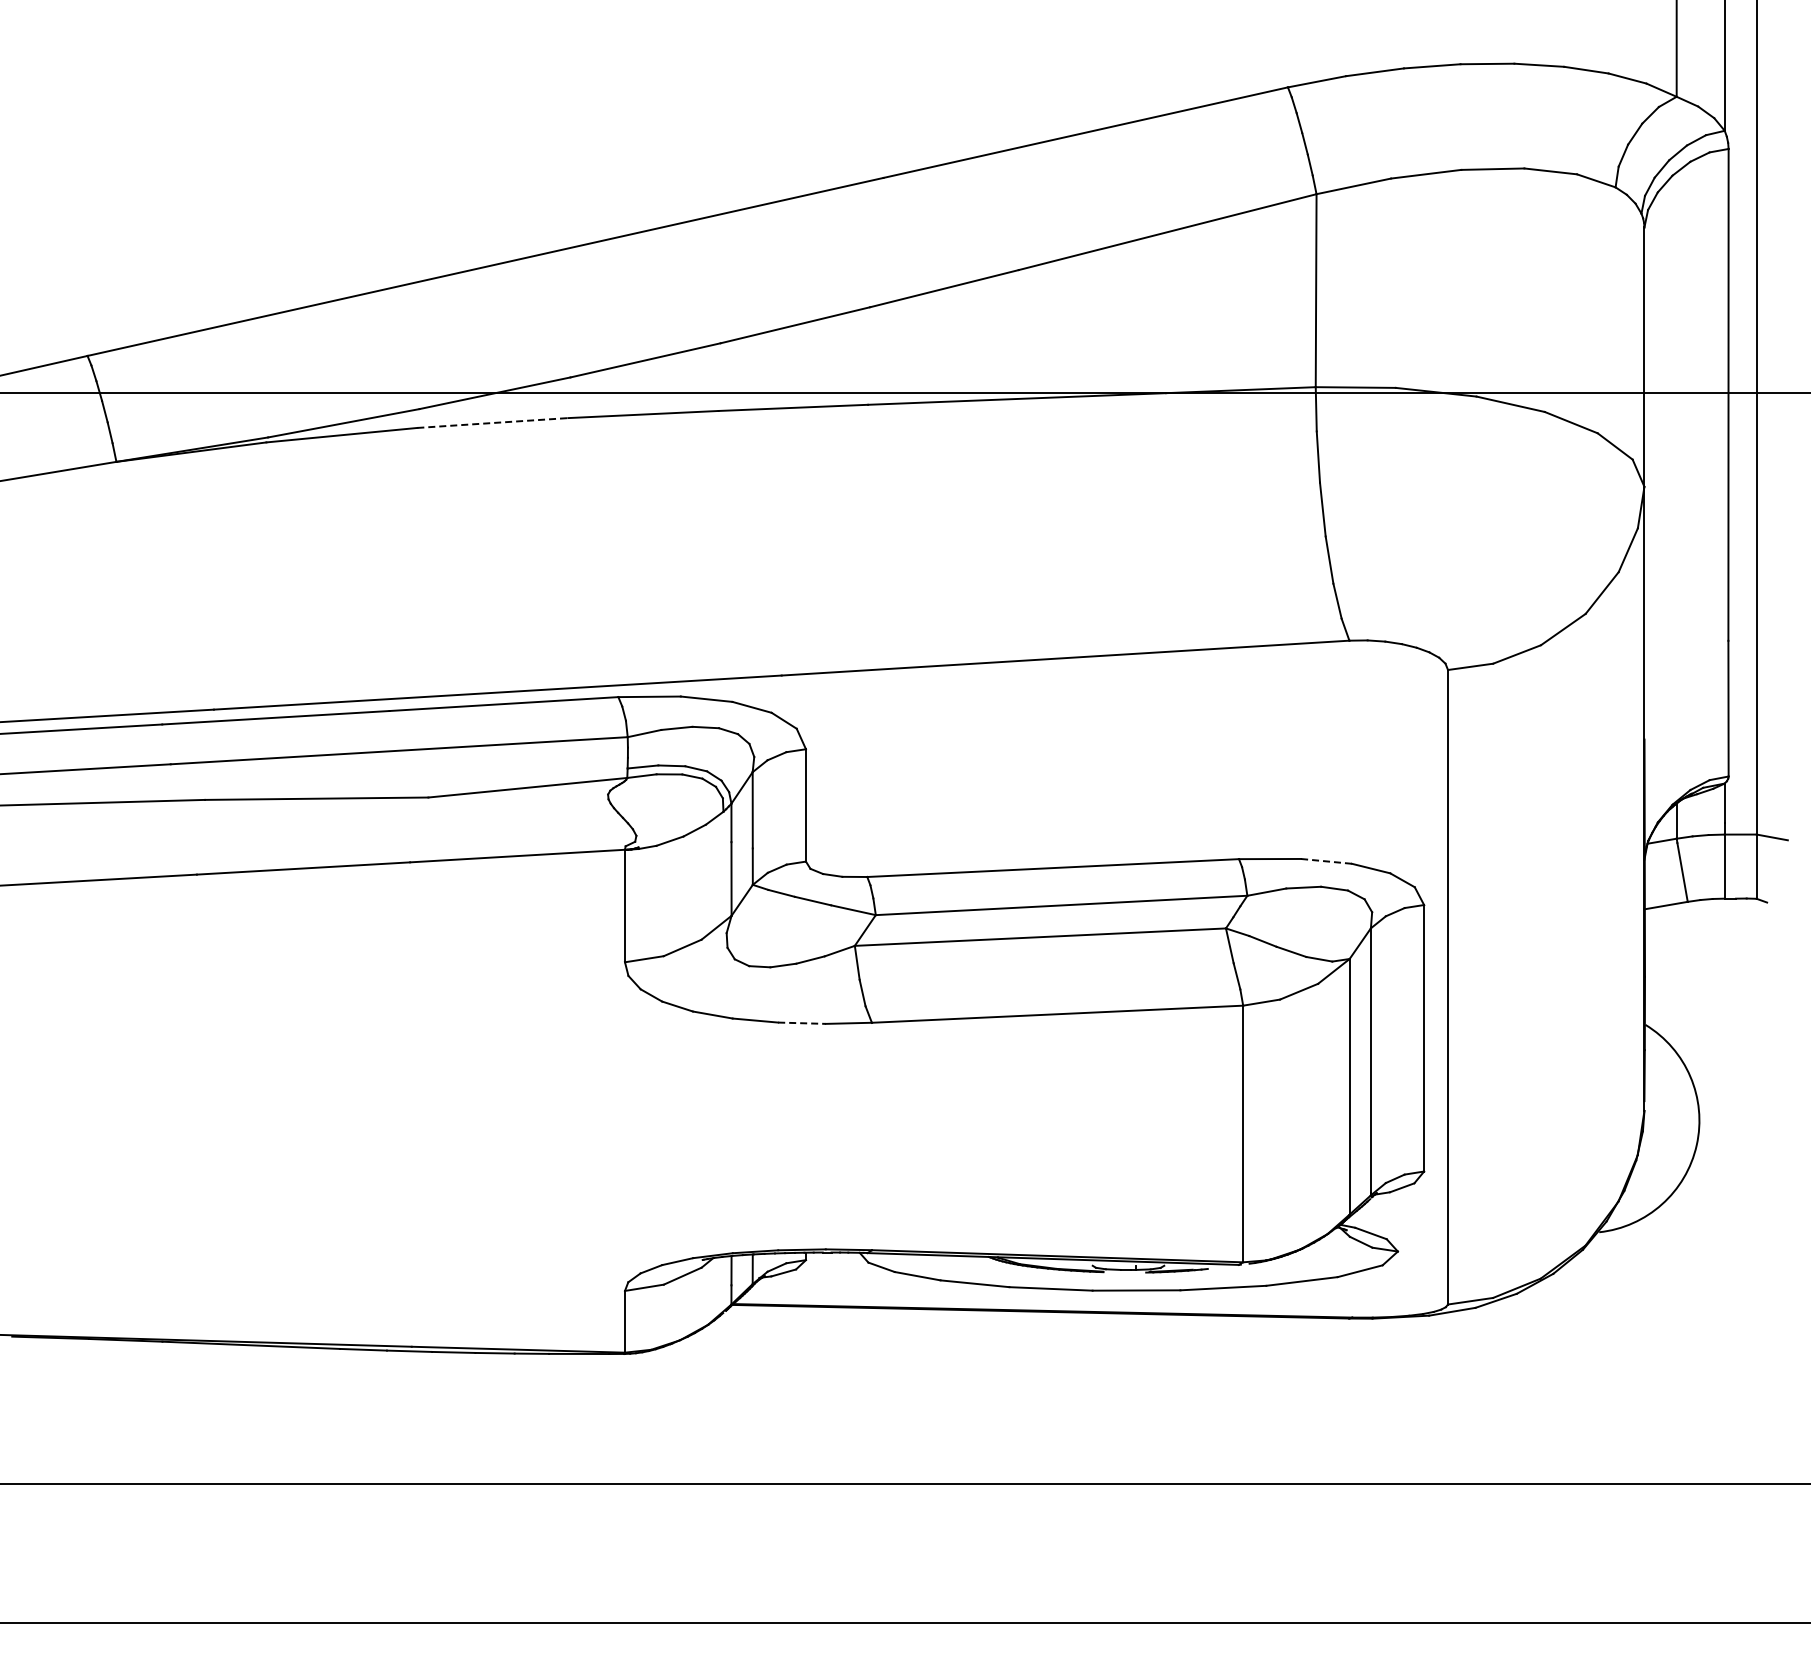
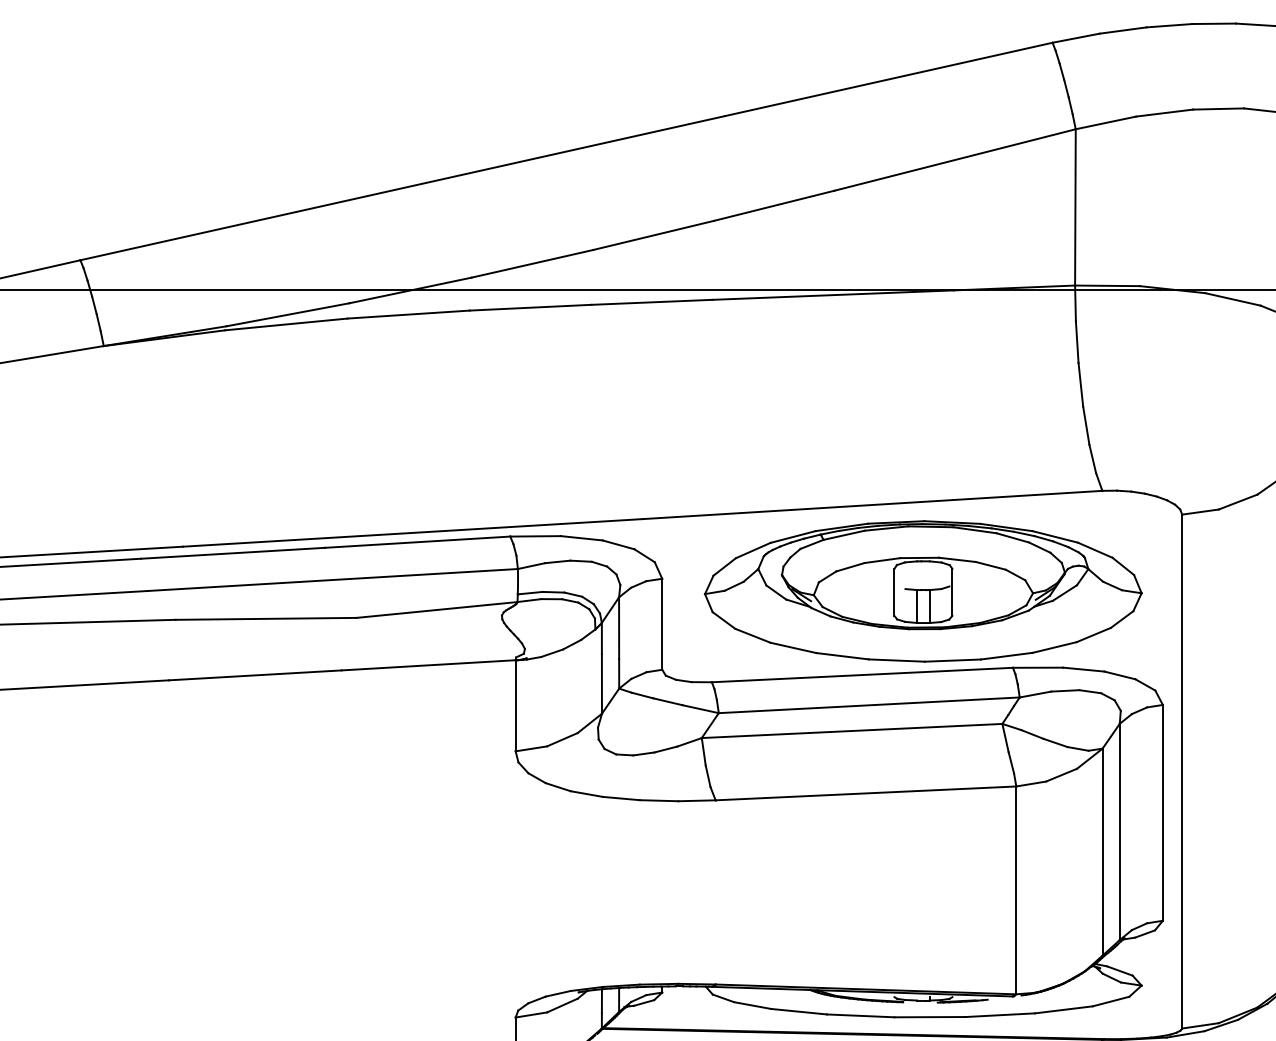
line: (492, 423) -> (408, 314), dashed -> solid
part: (1127, 764) -> (922, 591), added
line: (1326, 861) -> (1083, 669), dashed -> solid
line: (801, 1023) -> (658, 800), dashed -> solid

